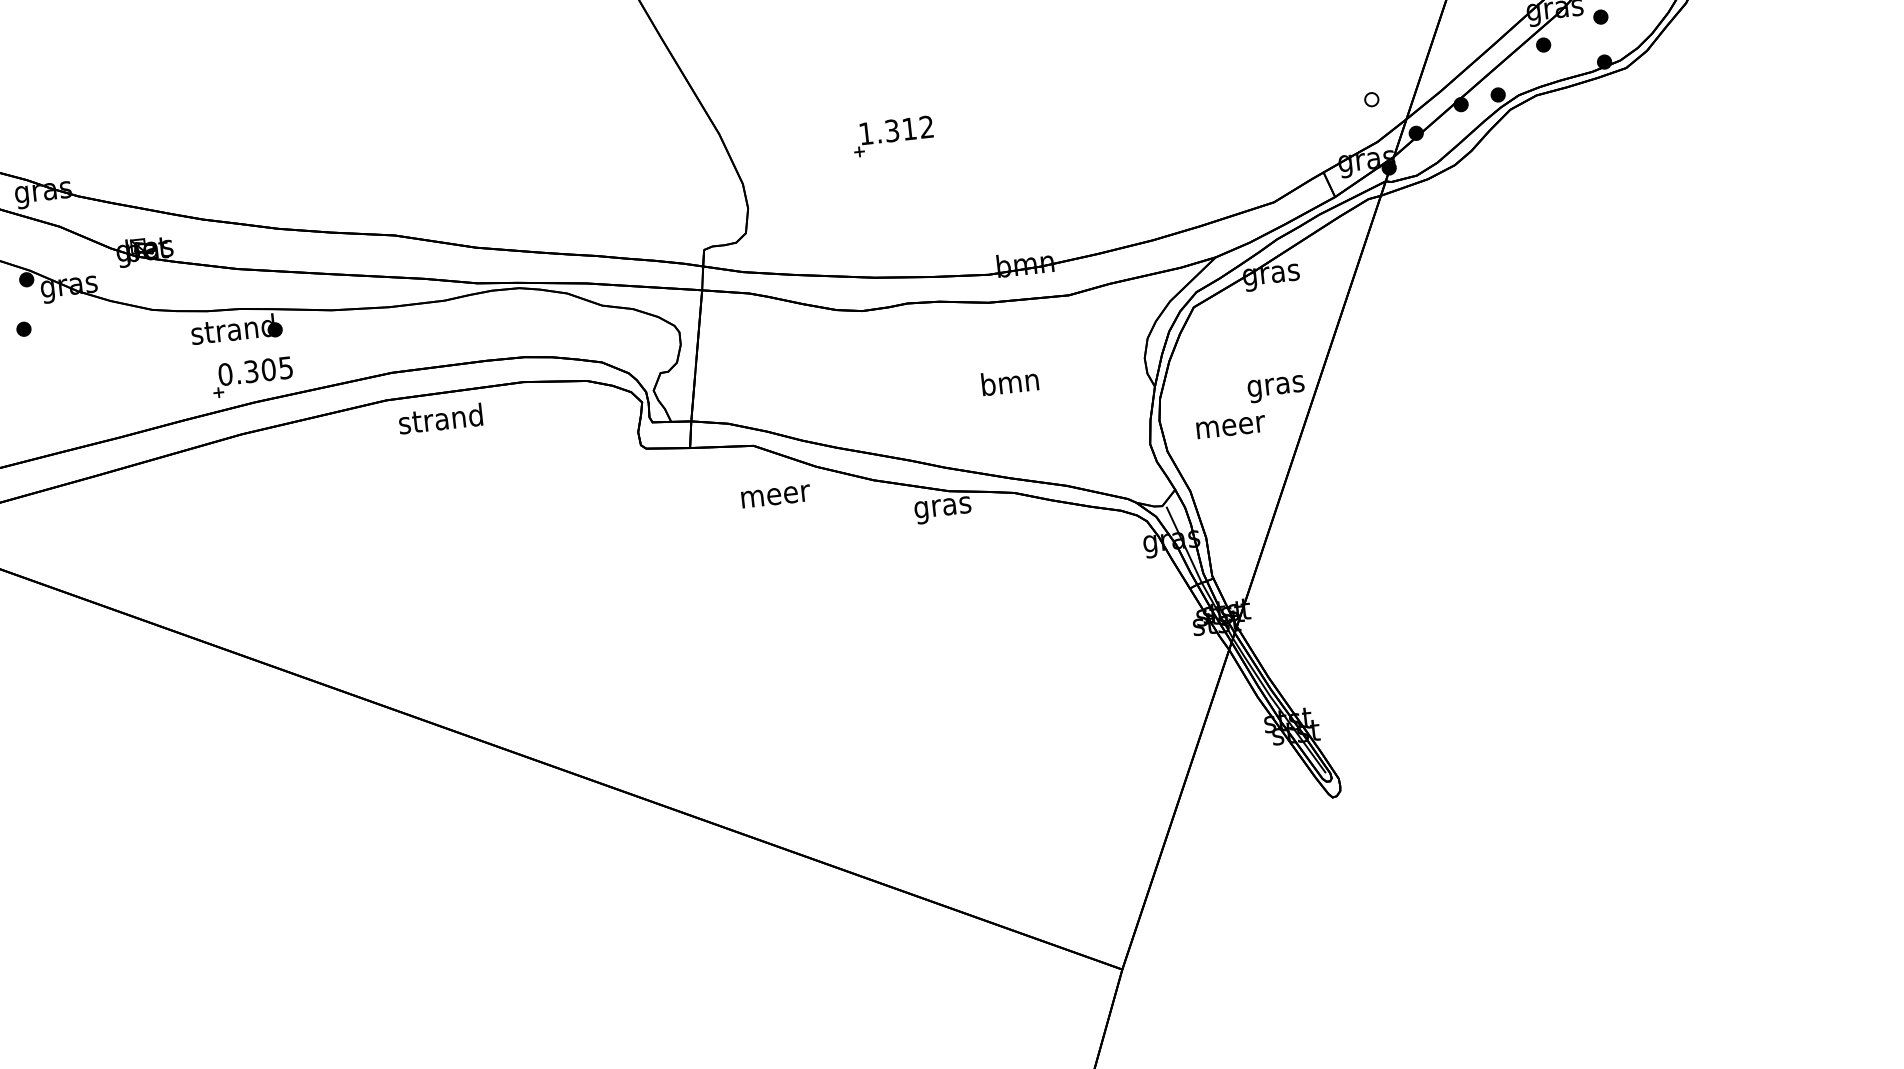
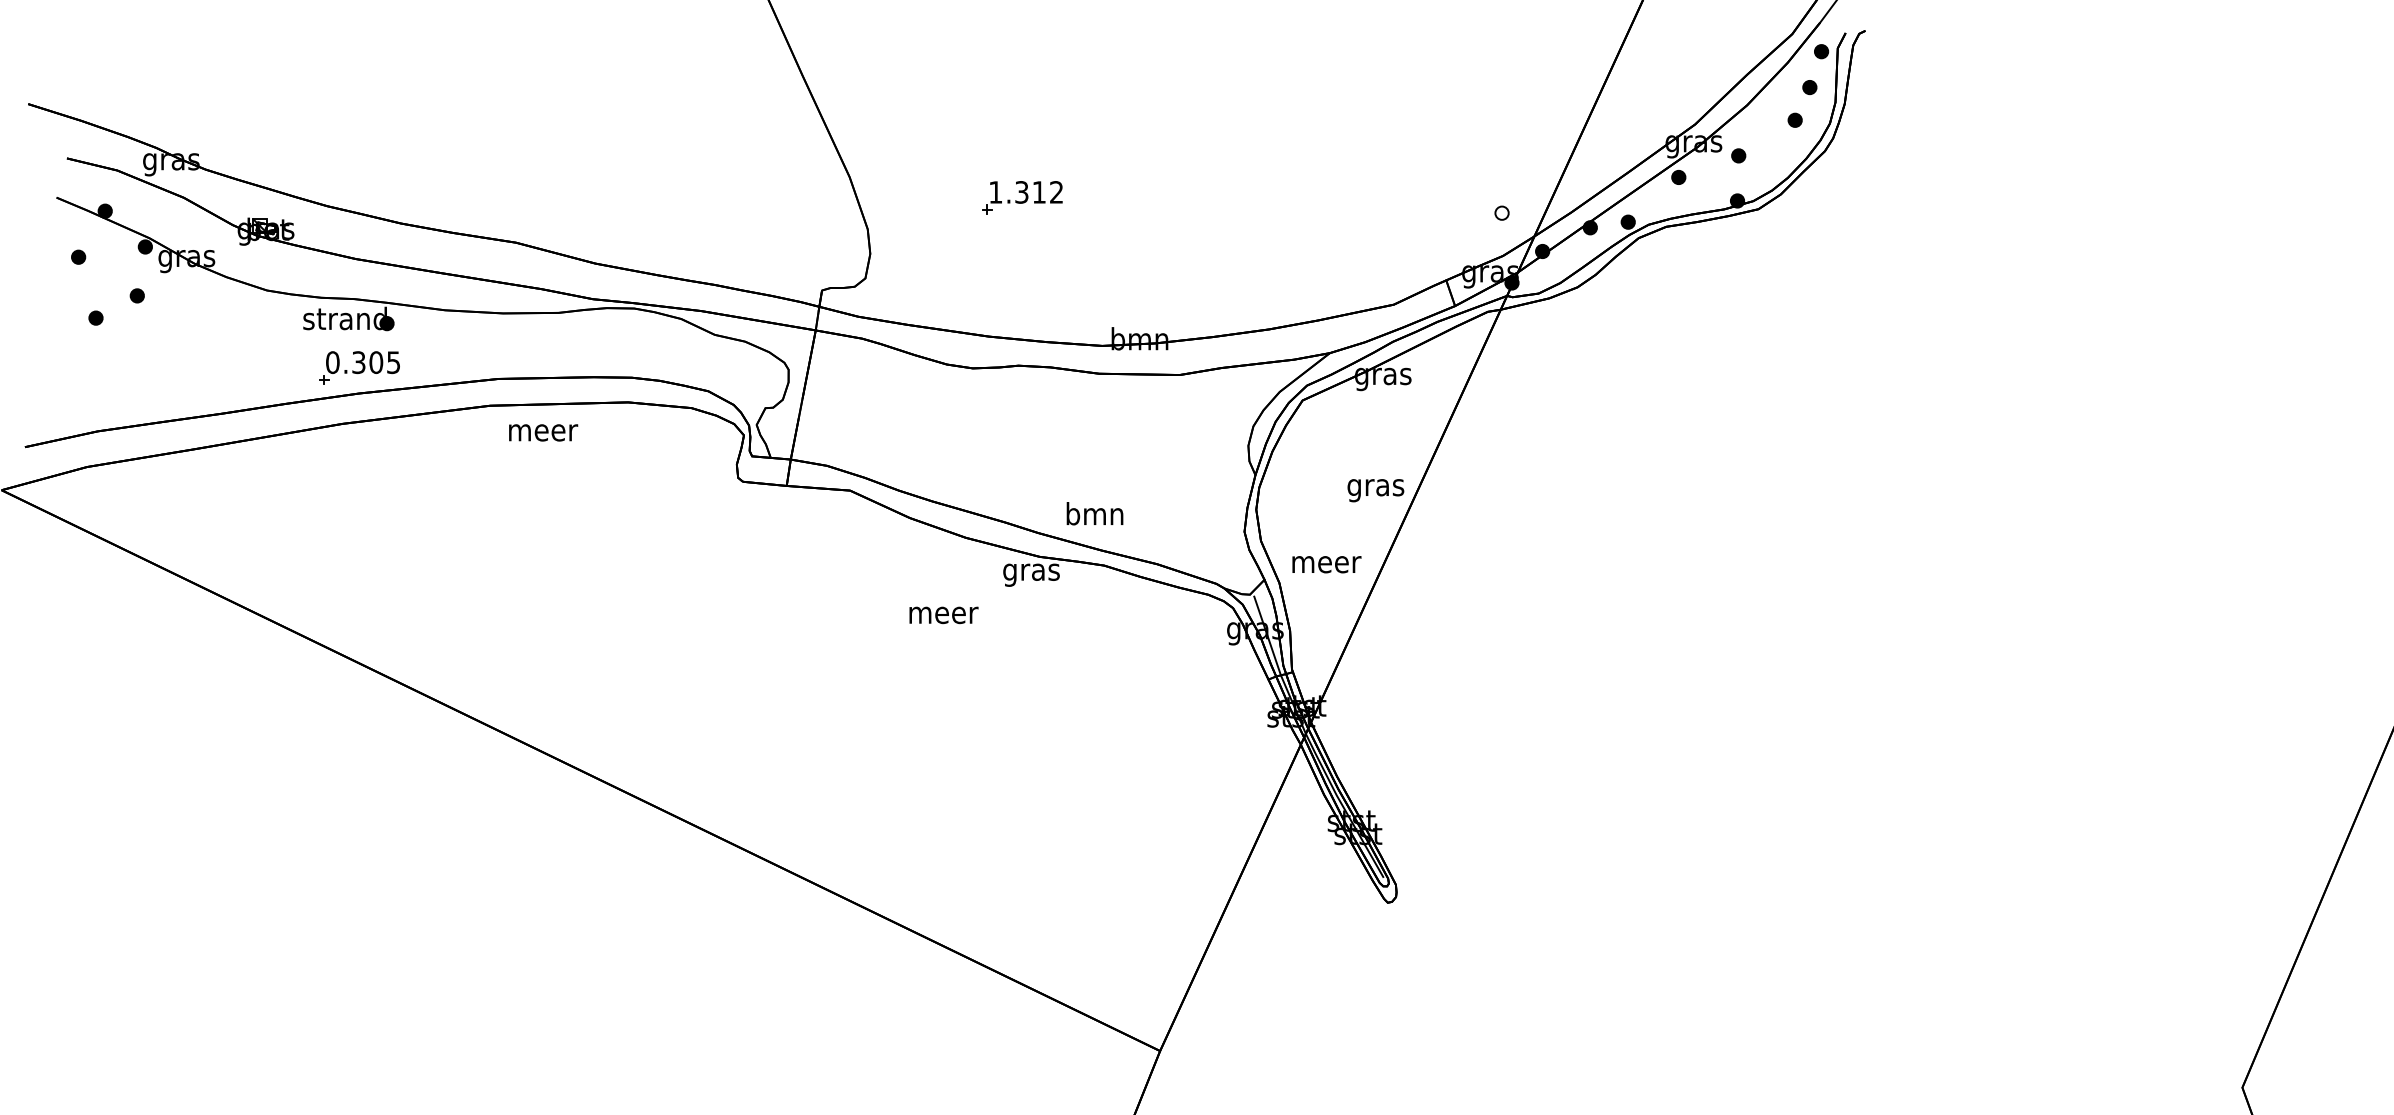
text: (1009, 381) -> (1094, 513), moved
text: (440, 418) -> (541, 429), strand -> meer
text: (1230, 427) -> (1326, 564), moved
text: (775, 496) -> (943, 615), moved

